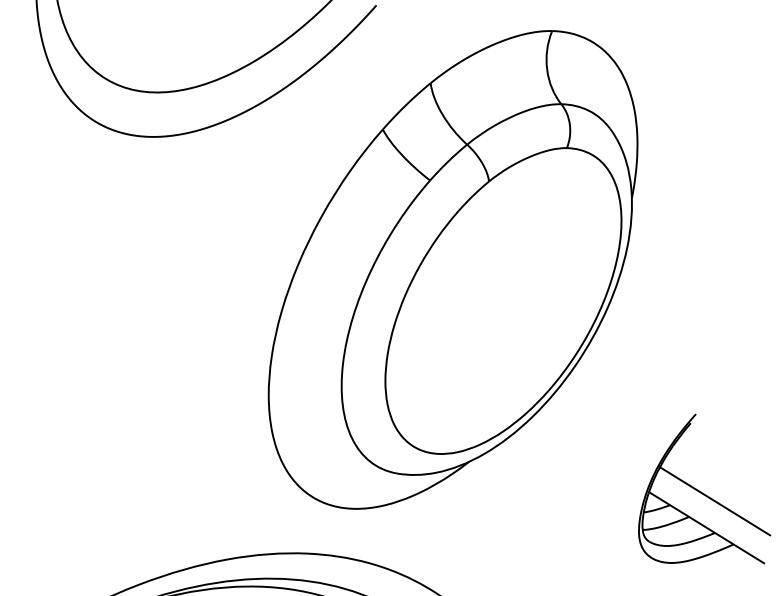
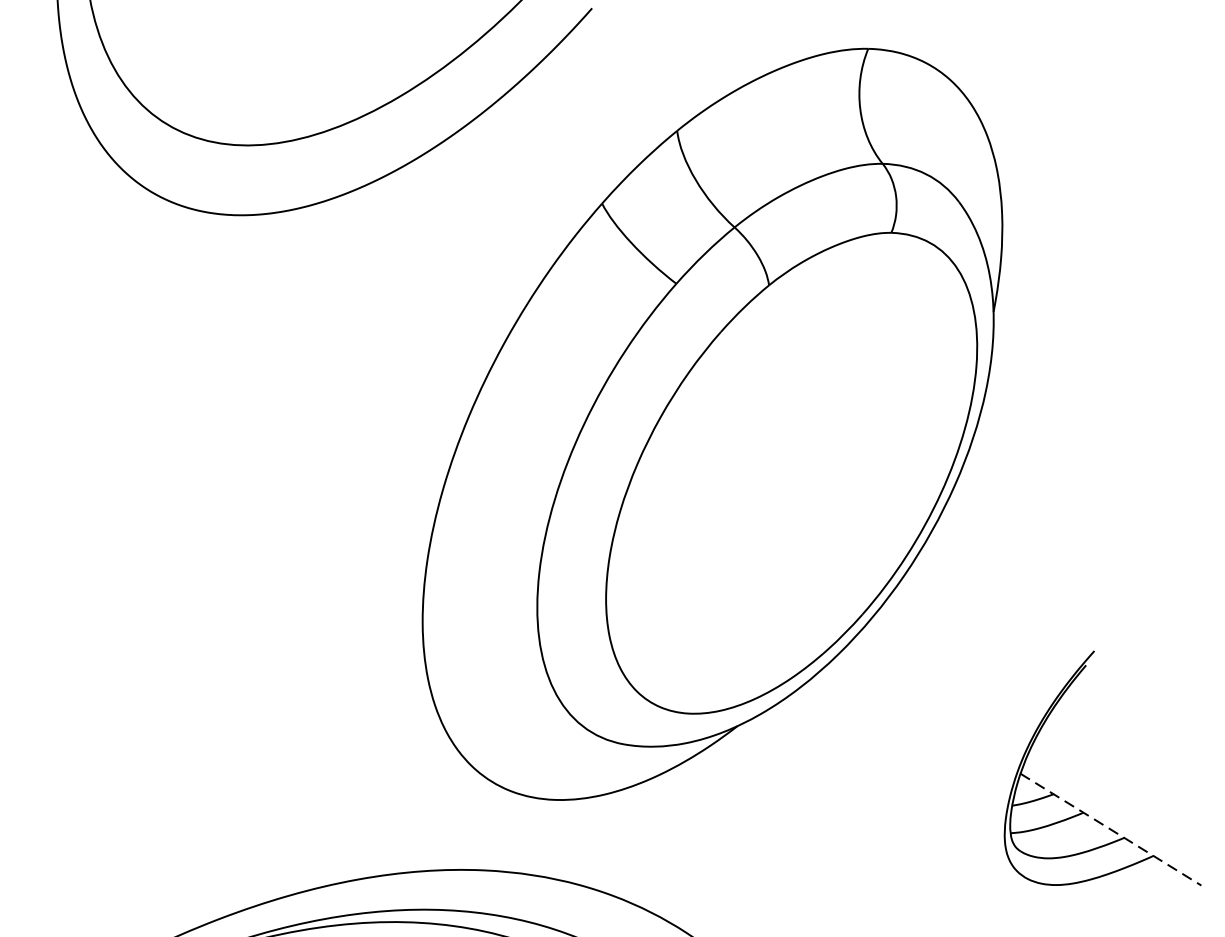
line: (714, 501) -> (1123, 788), removed
line: (706, 527) -> (1110, 829), solid -> dashed

